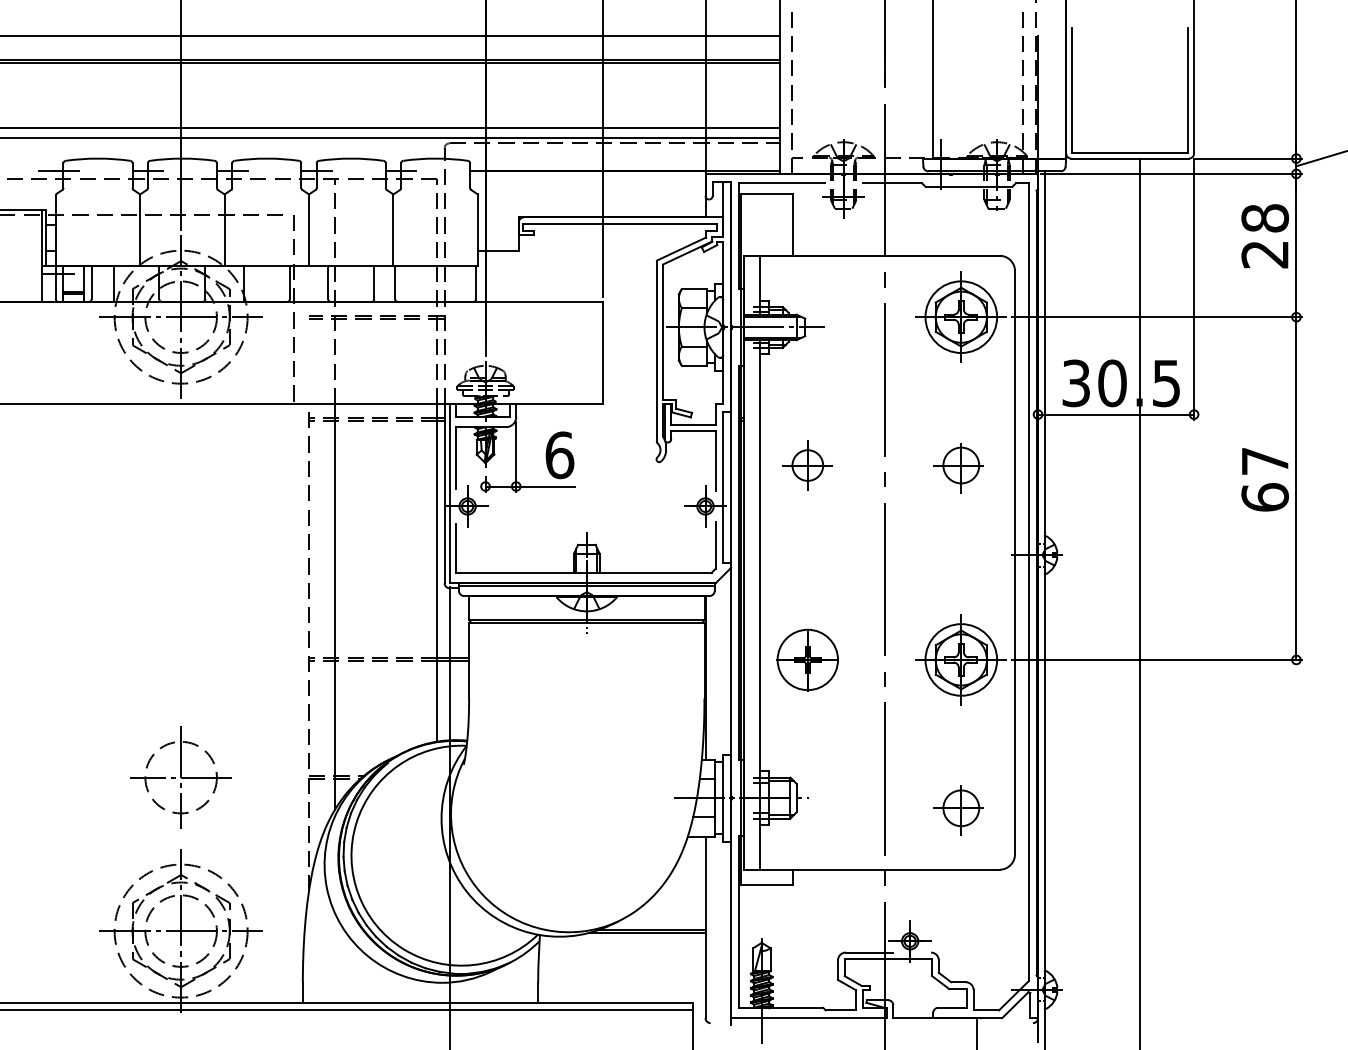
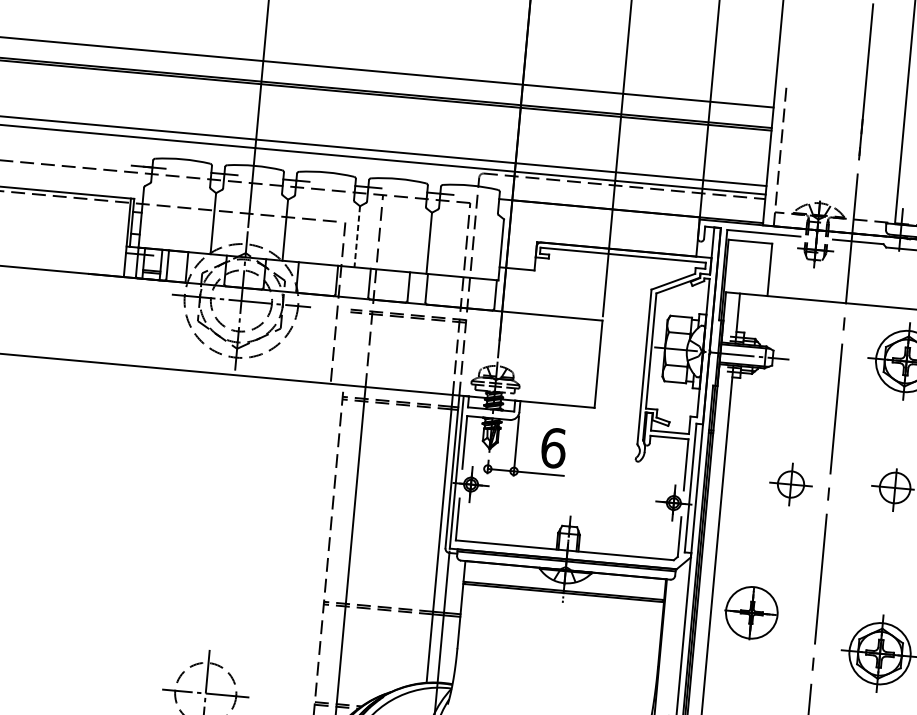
line: (309, 230) -> (357, 237), solid -> dashed
part: (807, 465) -> (790, 484), moved
part: (807, 659) -> (751, 612), moved

